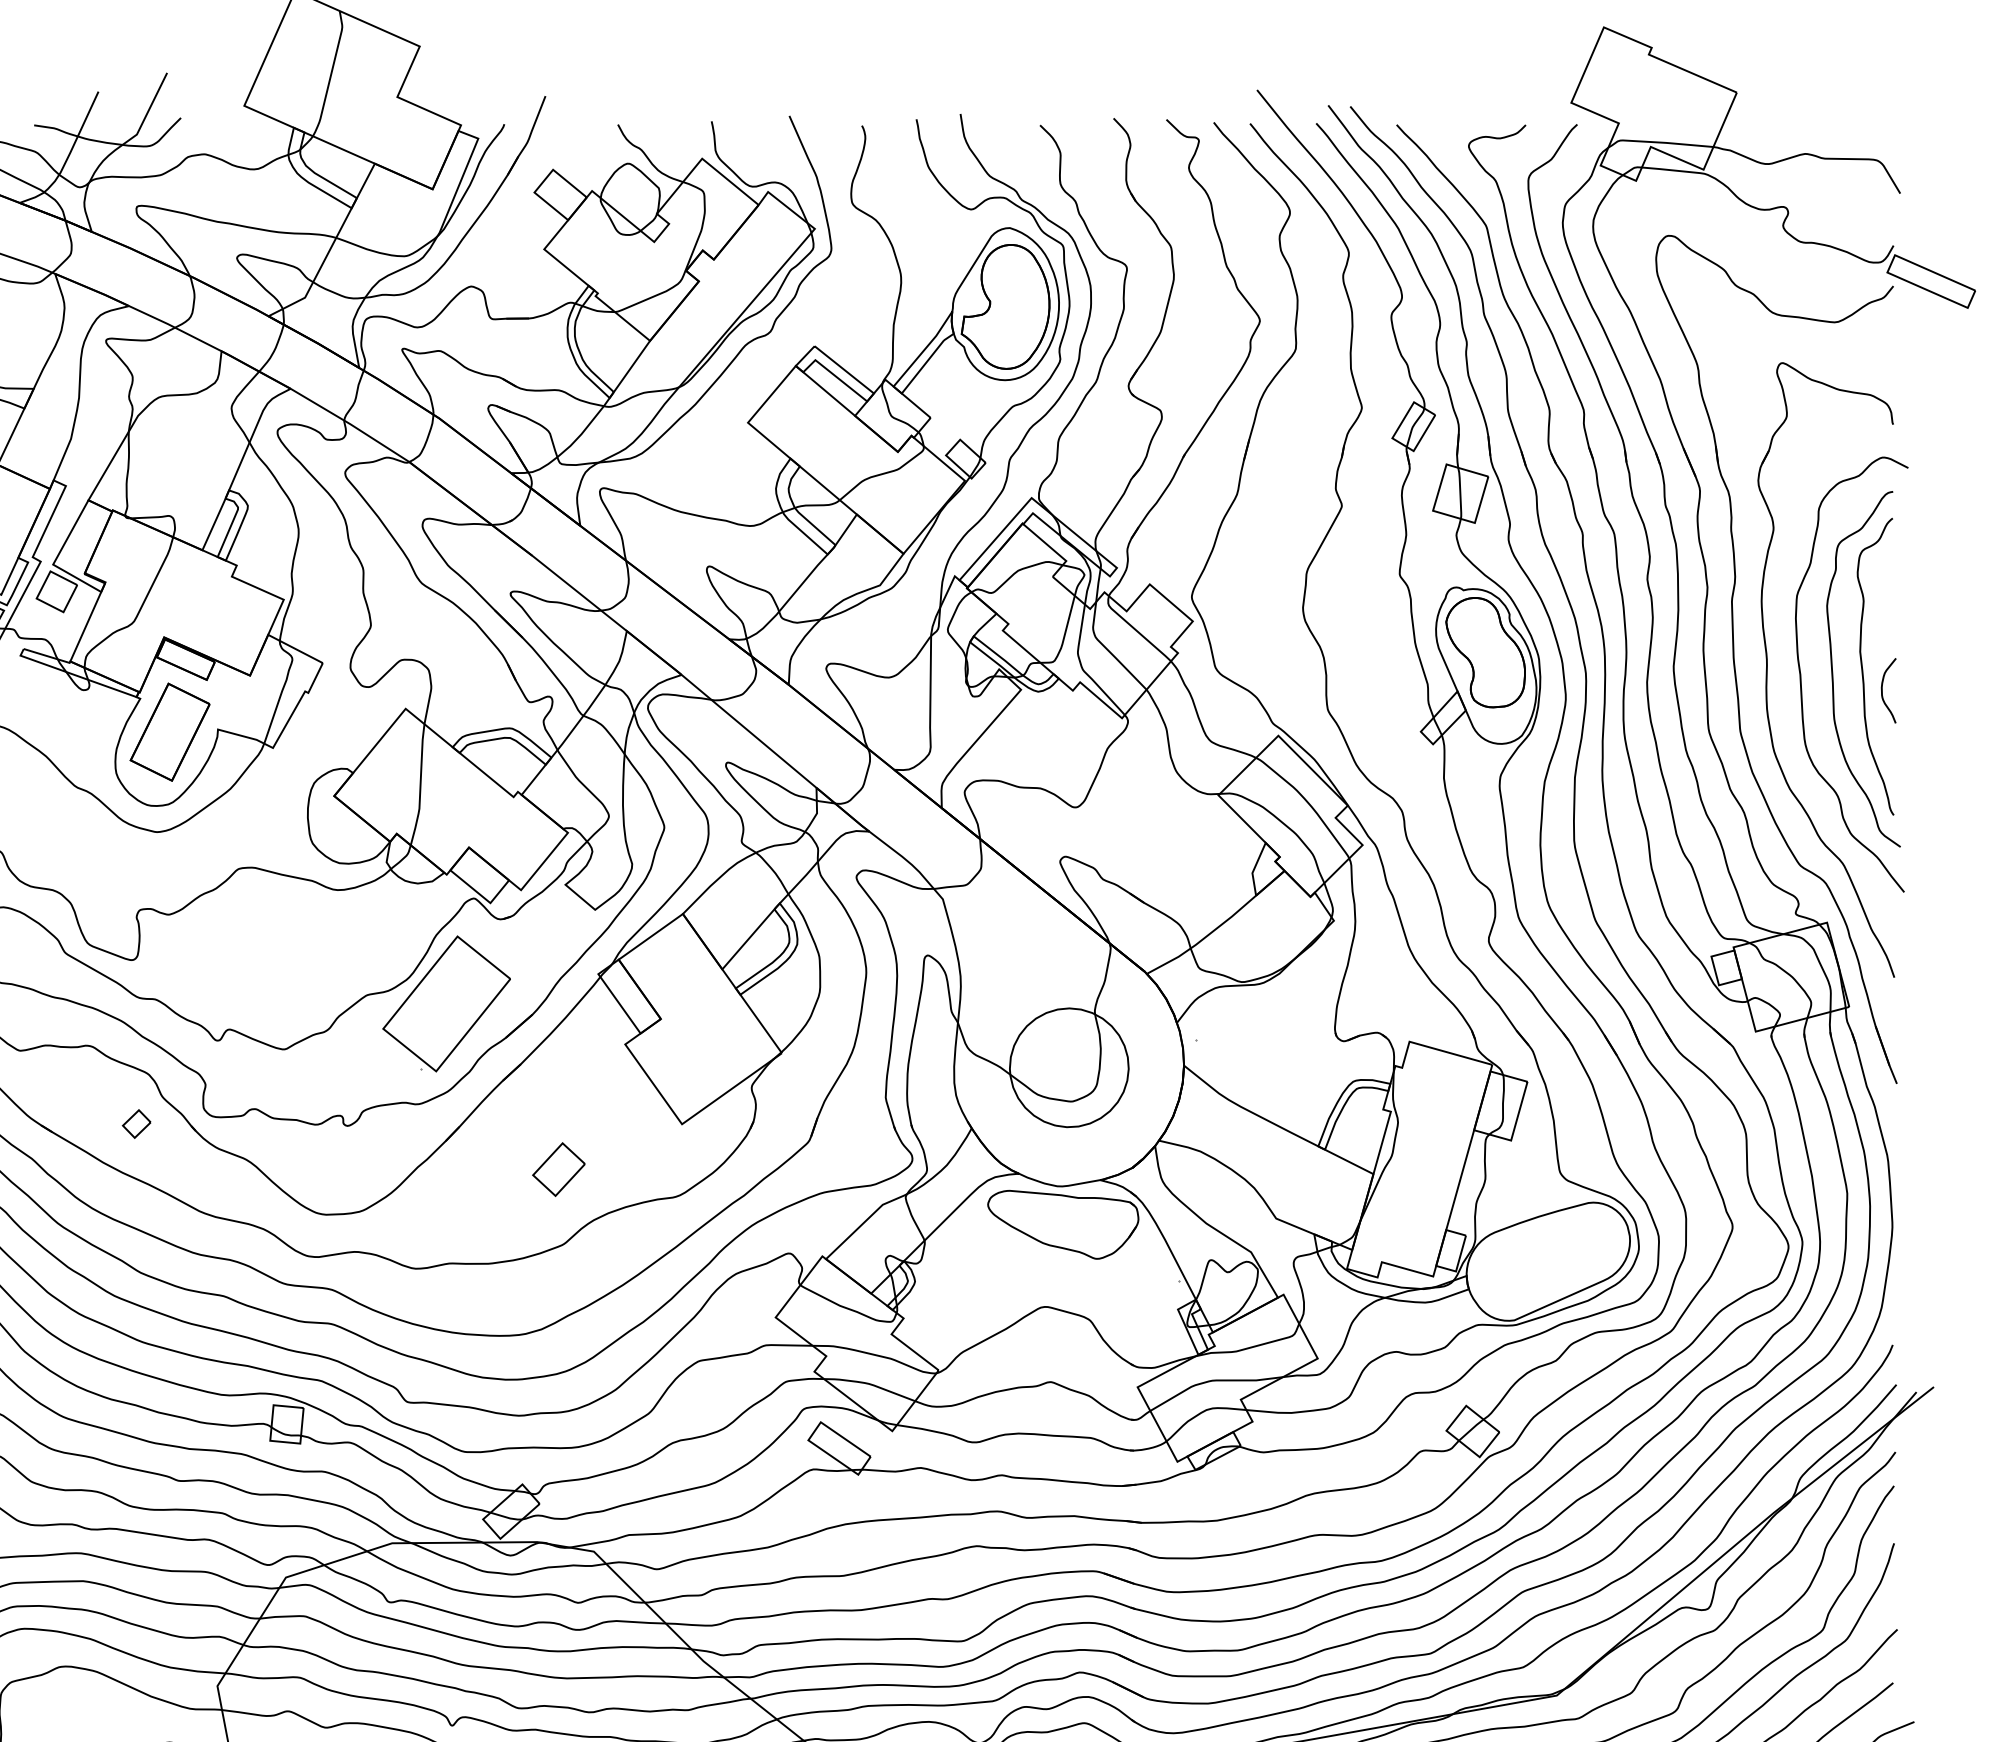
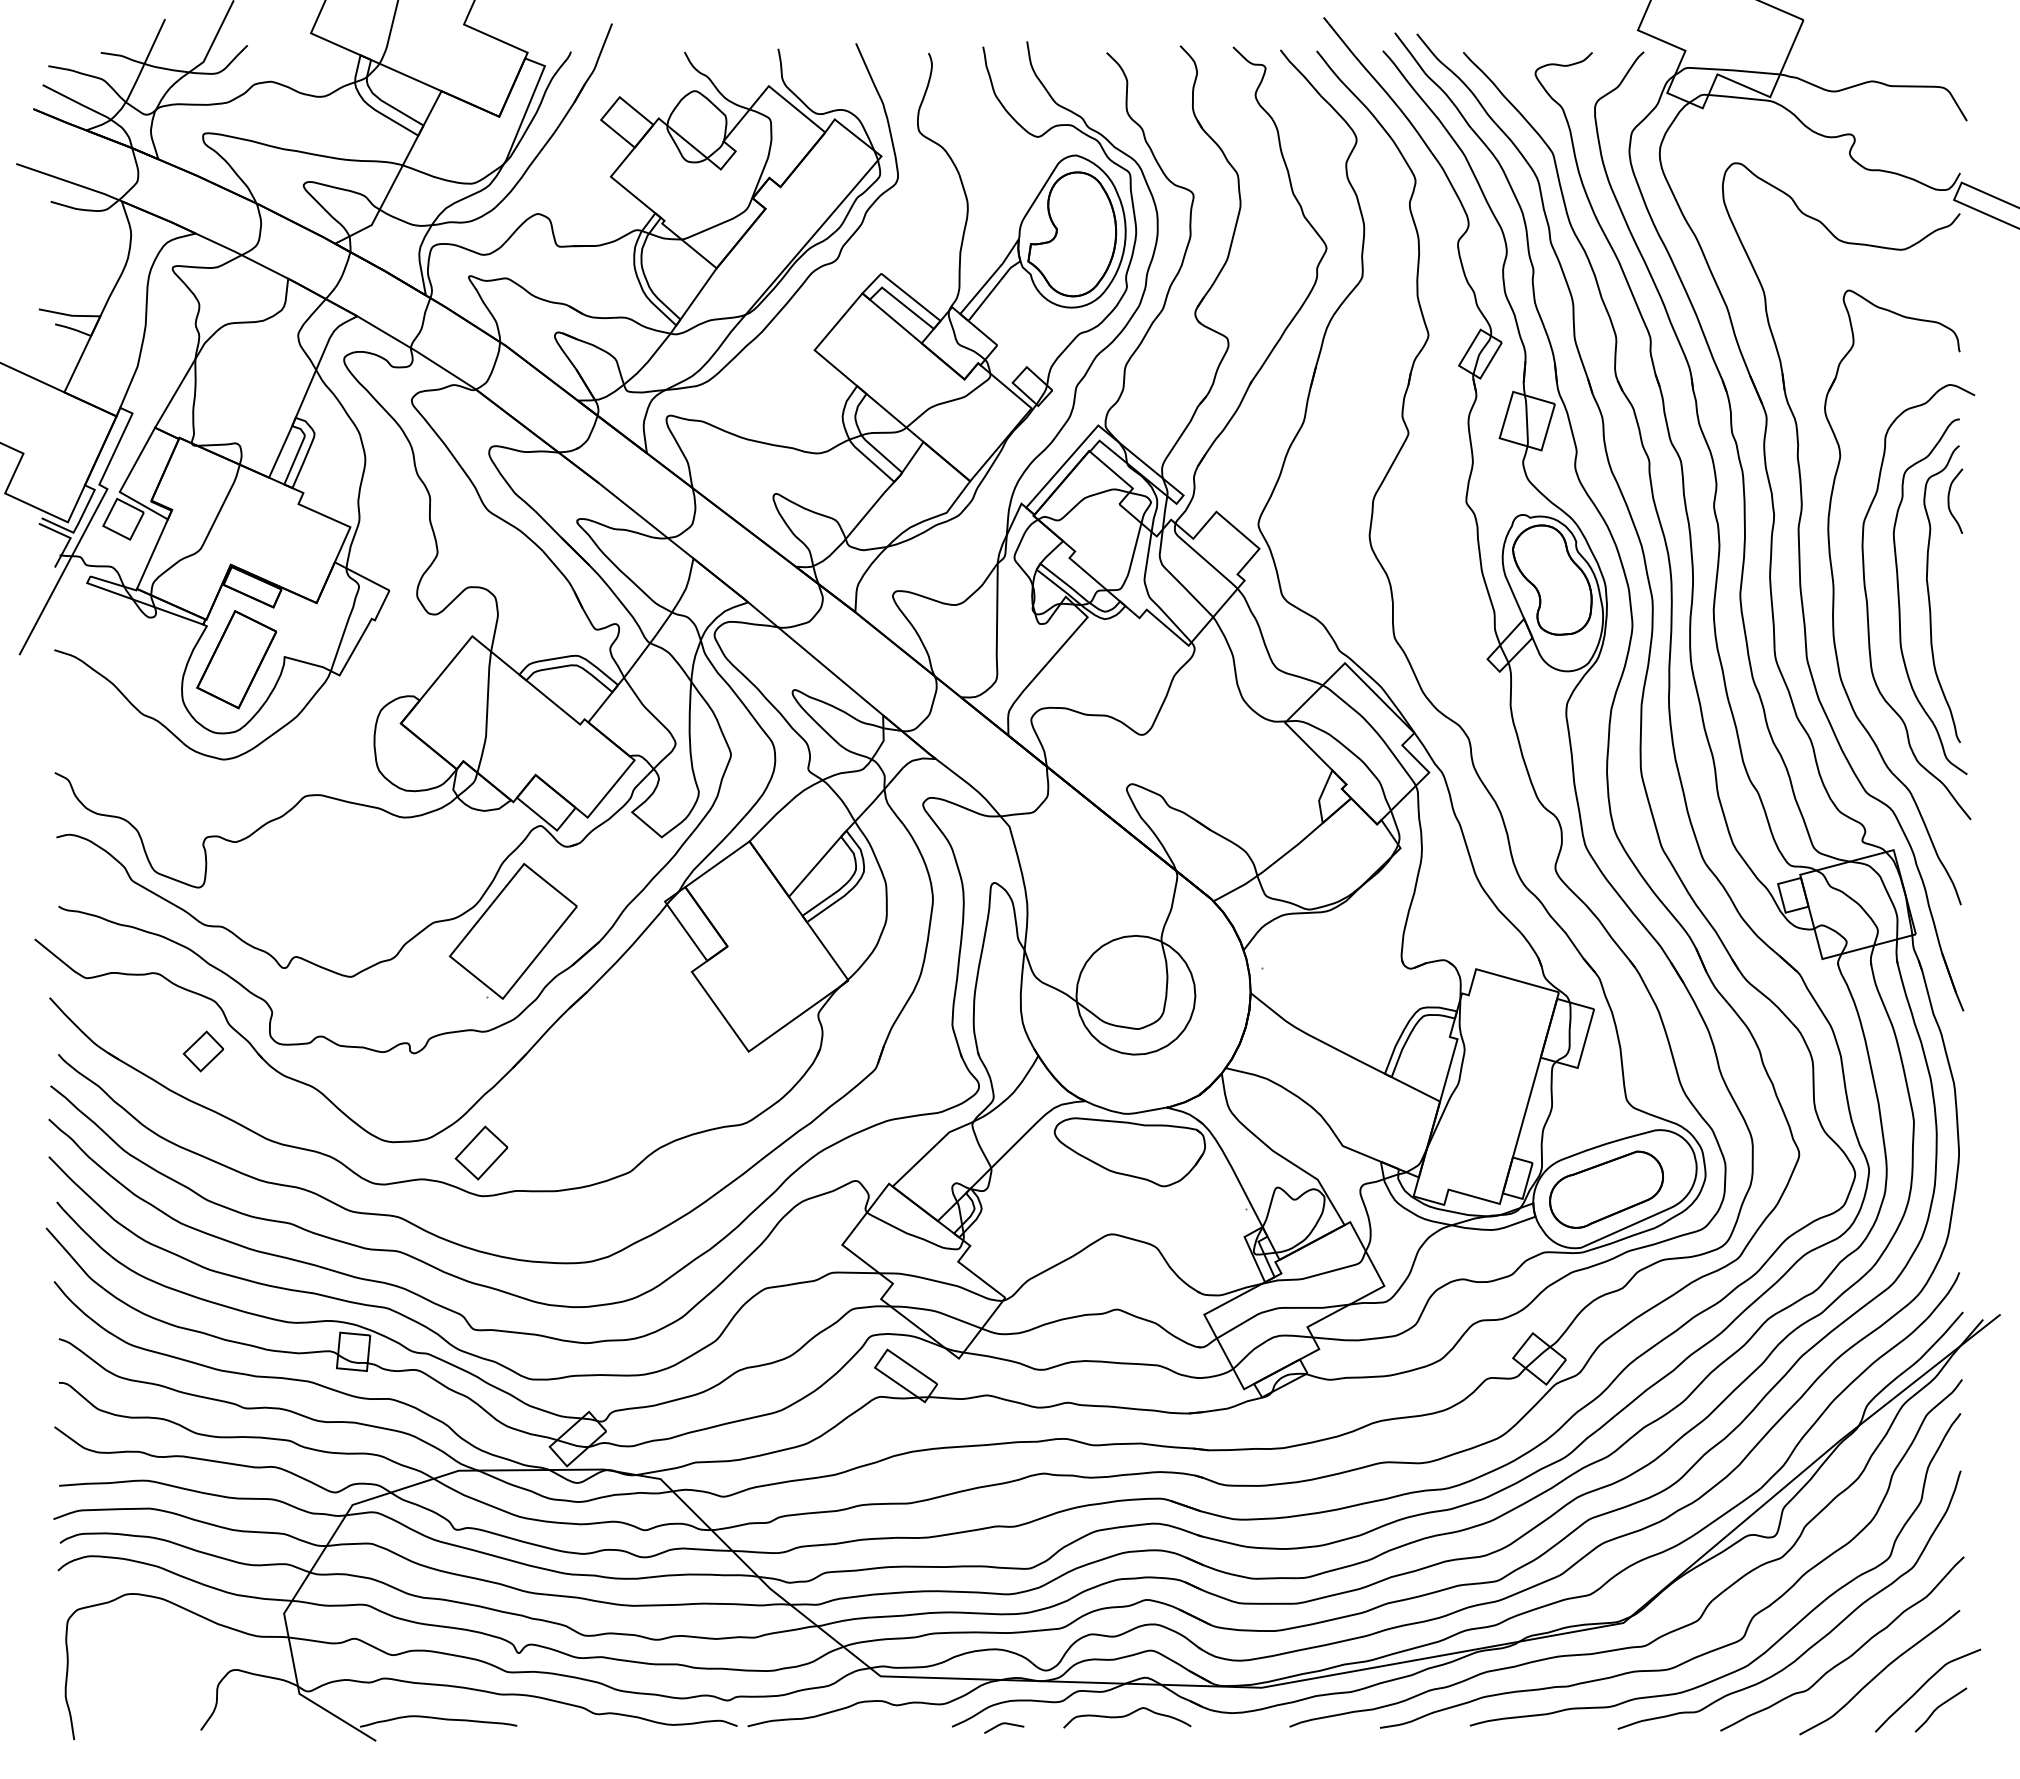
curve: (1882, 690) -> (1949, 500), moved
part: (135, 1124) -> (202, 1051), size x1.43
part: (558, 1169) -> (481, 1152), moved
part: (1539, 1262) -> (1606, 1189), added

